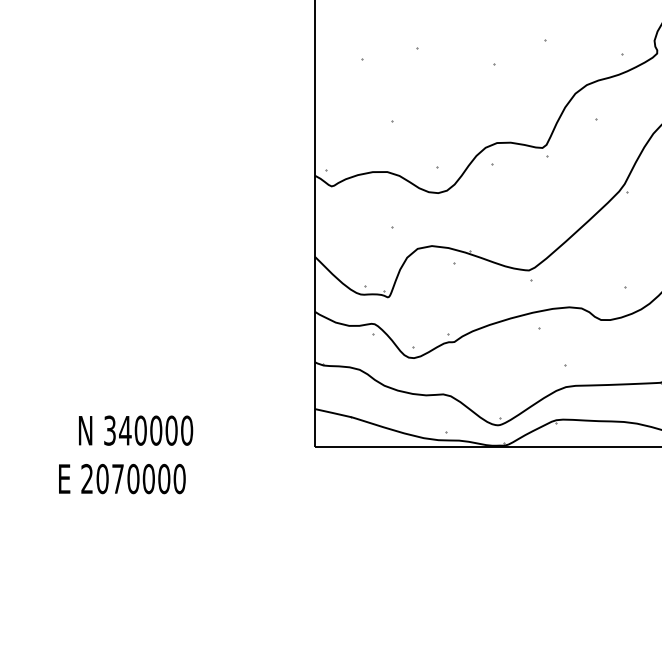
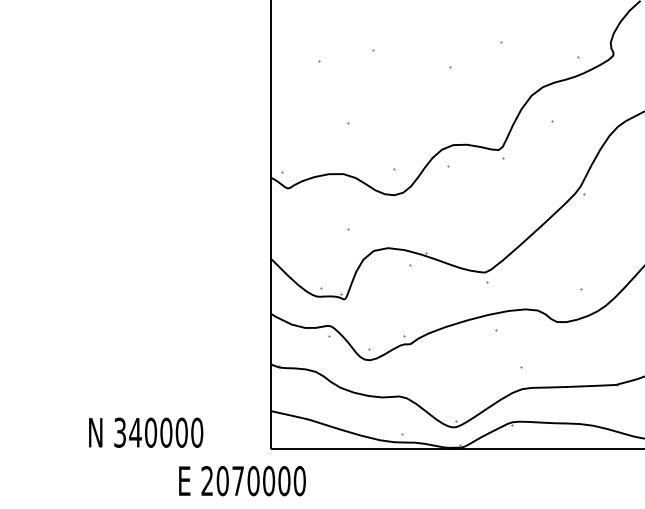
text: (136, 430) -> (146, 432), moved
text: (122, 479) -> (242, 481), moved

